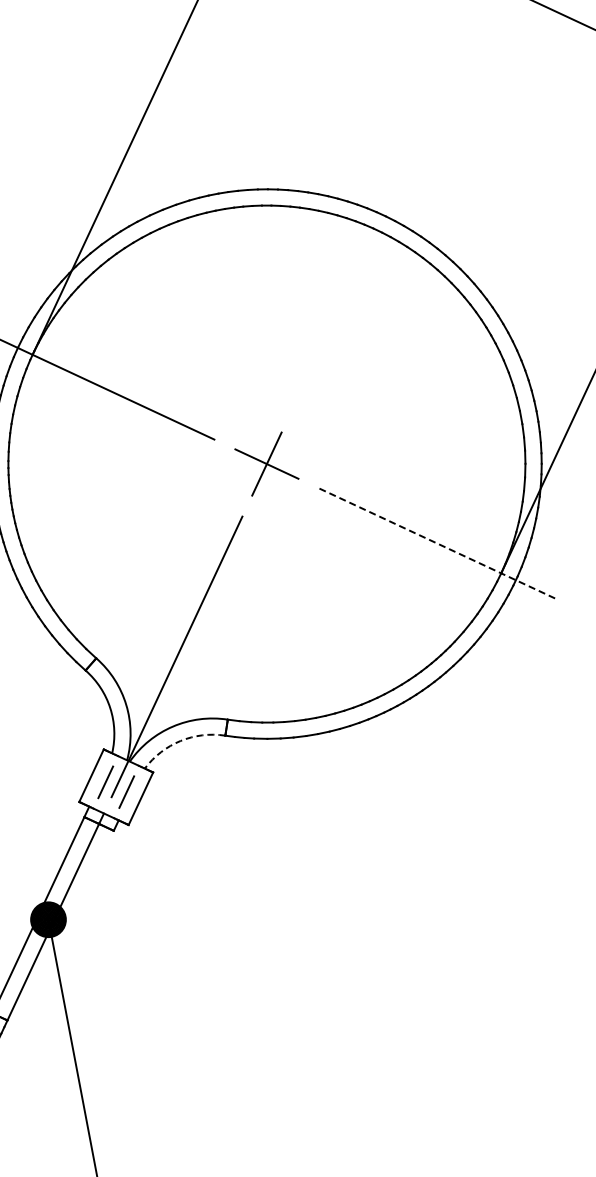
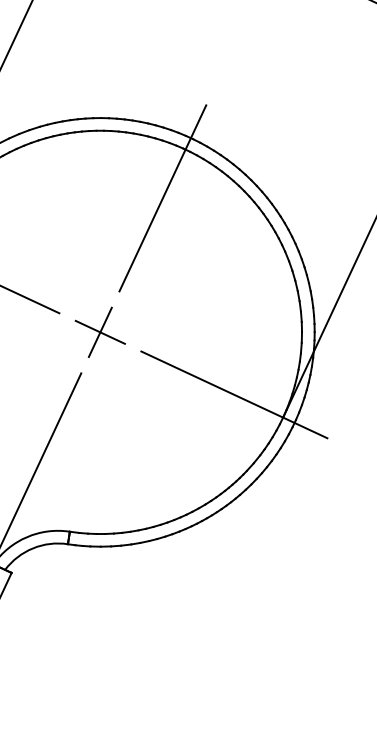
line: (346, 292) -> (162, 198), added
line: (438, 544) -> (234, 395), dashed -> solid
arc: (180, 741) -> (32, 548), dashed -> solid

